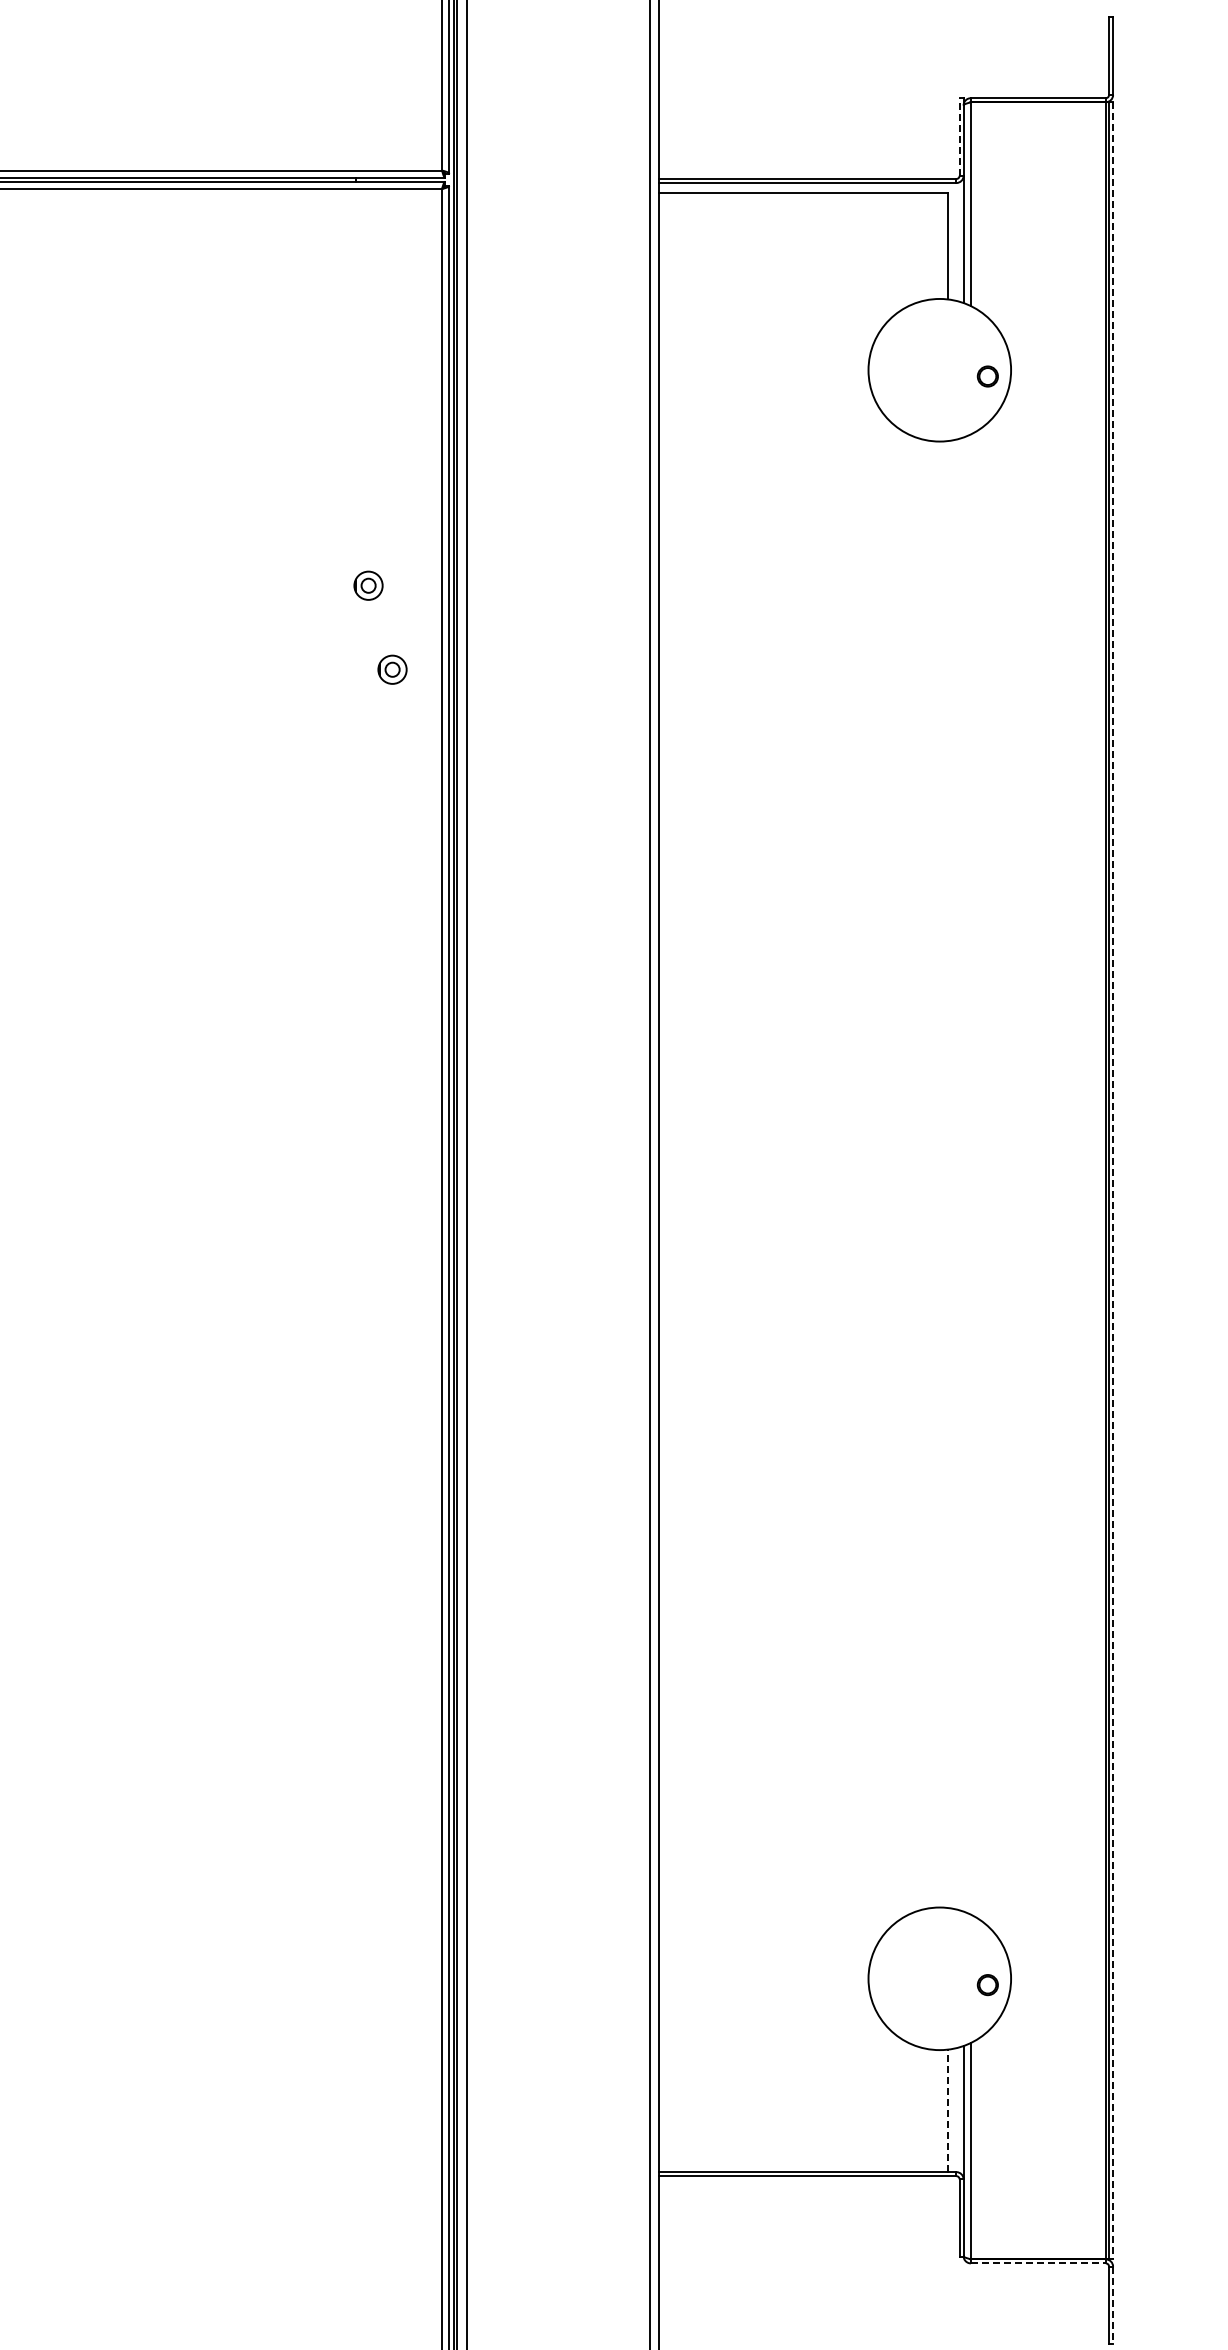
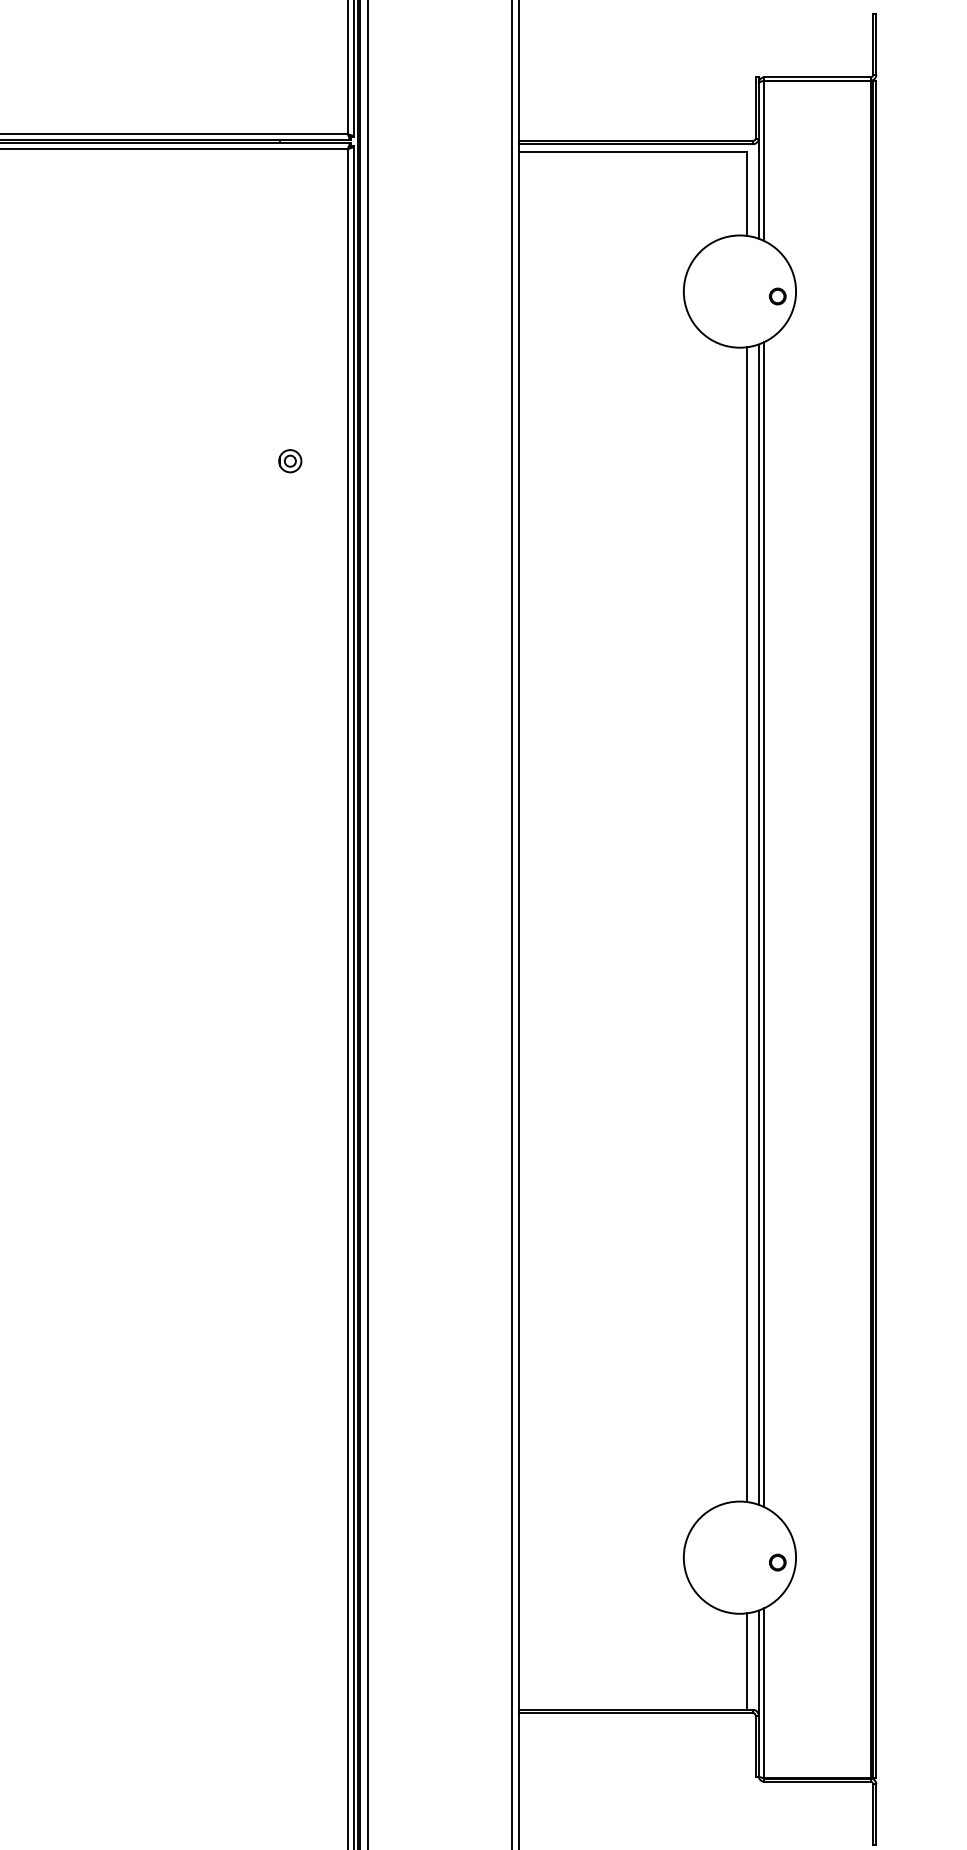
line: (959, 136) -> (755, 107), dashed -> solid
part: (392, 669) -> (309, 527), removed
line: (948, 1174) -> (746, 924), added
line: (963, 1174) -> (758, 924), added
line: (970, 1174) -> (764, 924), added
line: (1113, 1180) -> (876, 929), dashed -> solid
line: (948, 2110) -> (746, 1661), dashed -> solid
line: (1038, 2263) -> (817, 1781), dashed -> solid
line: (1113, 2305) -> (876, 1814), dashed -> solid

